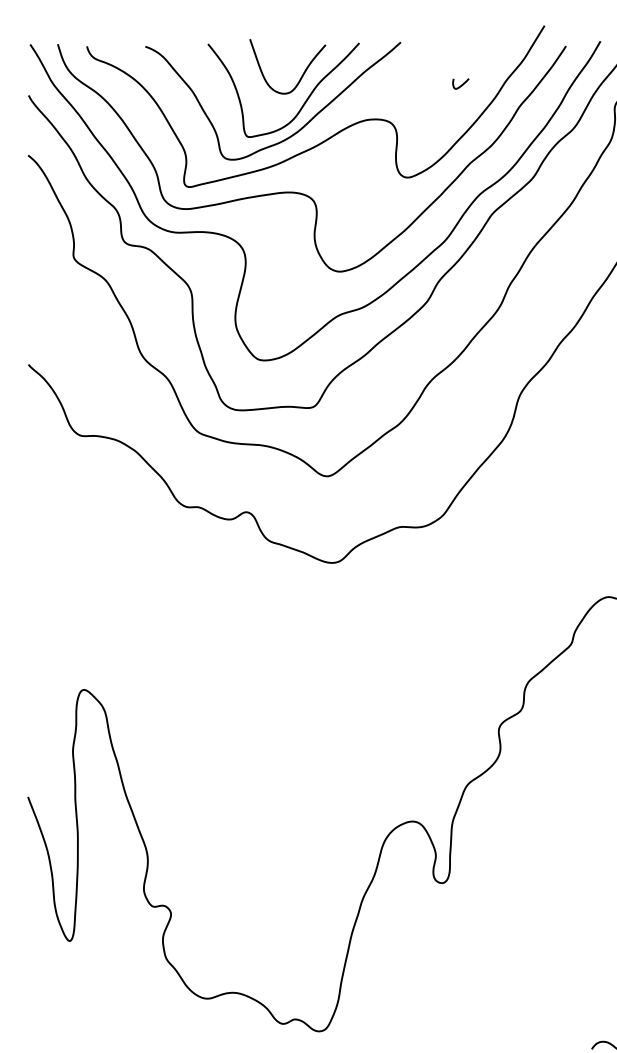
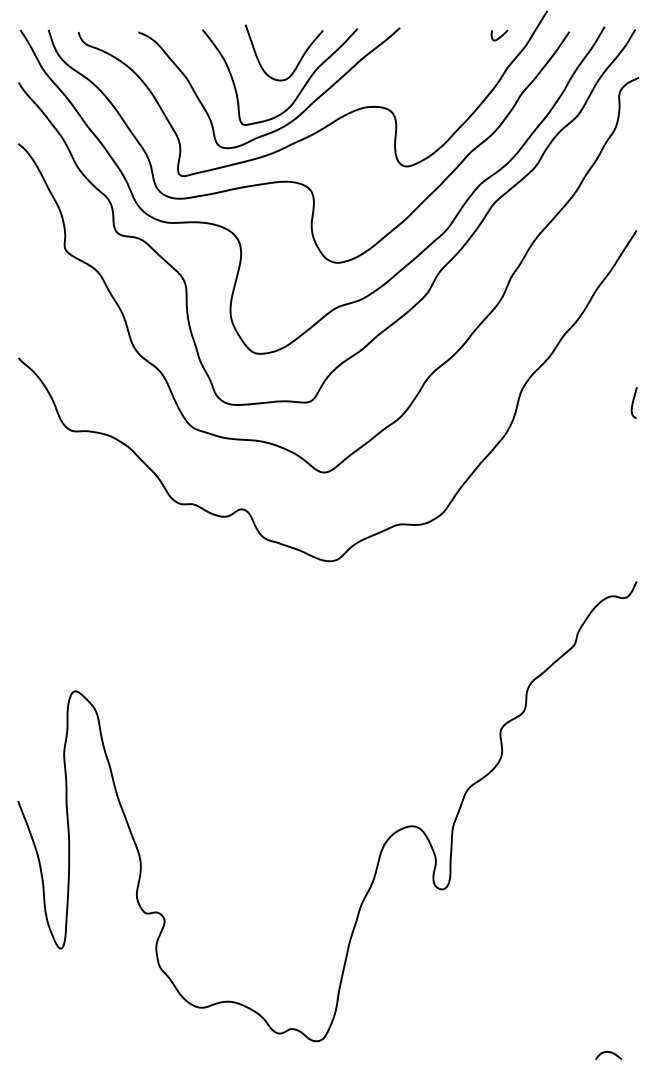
curve: (461, 83) -> (500, 35), moved

